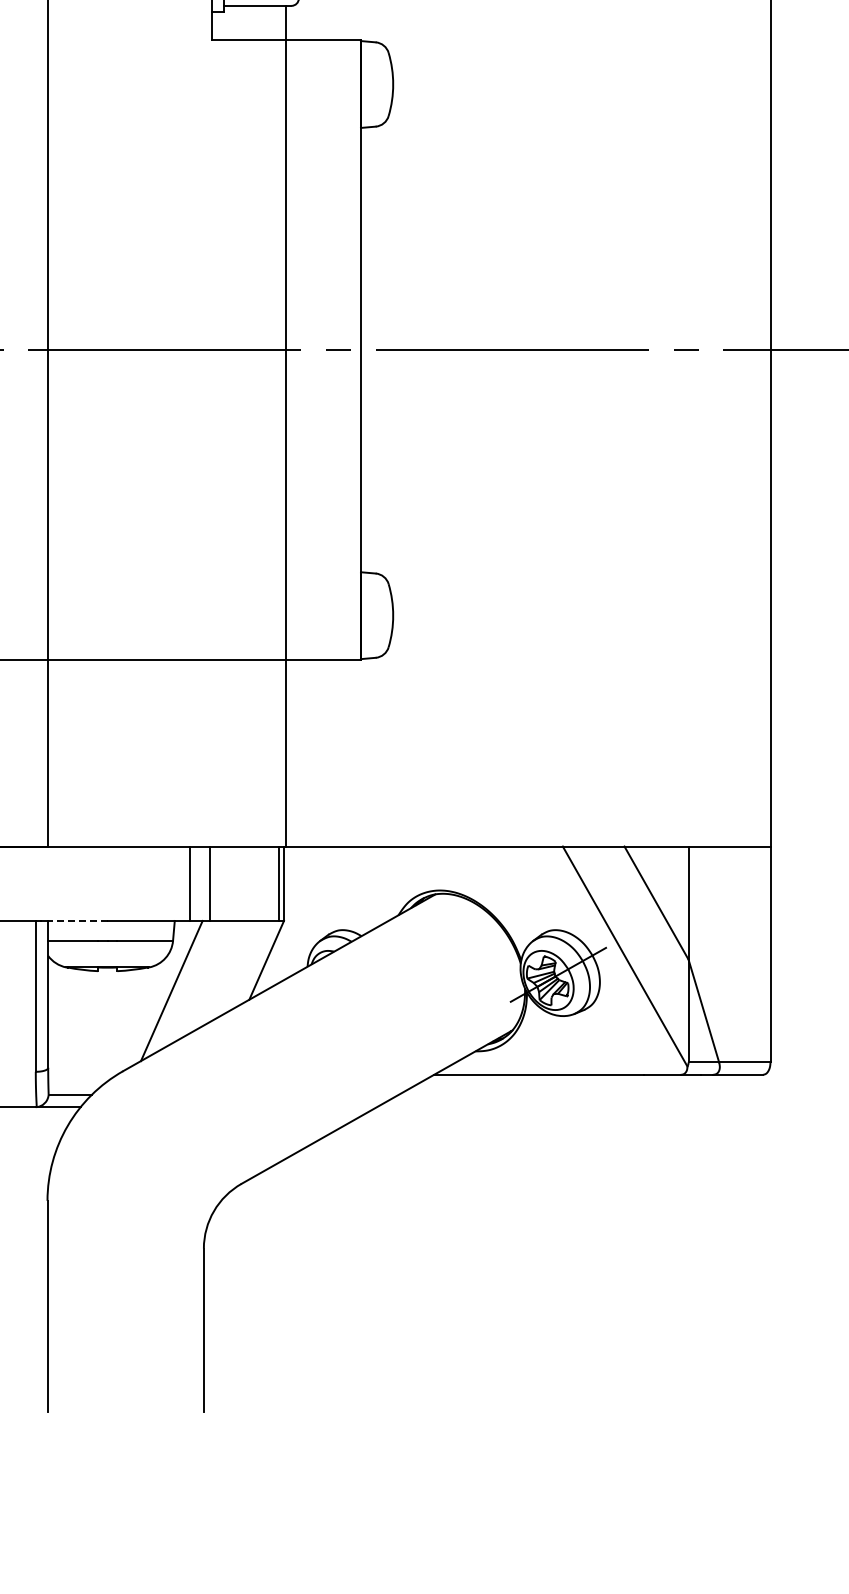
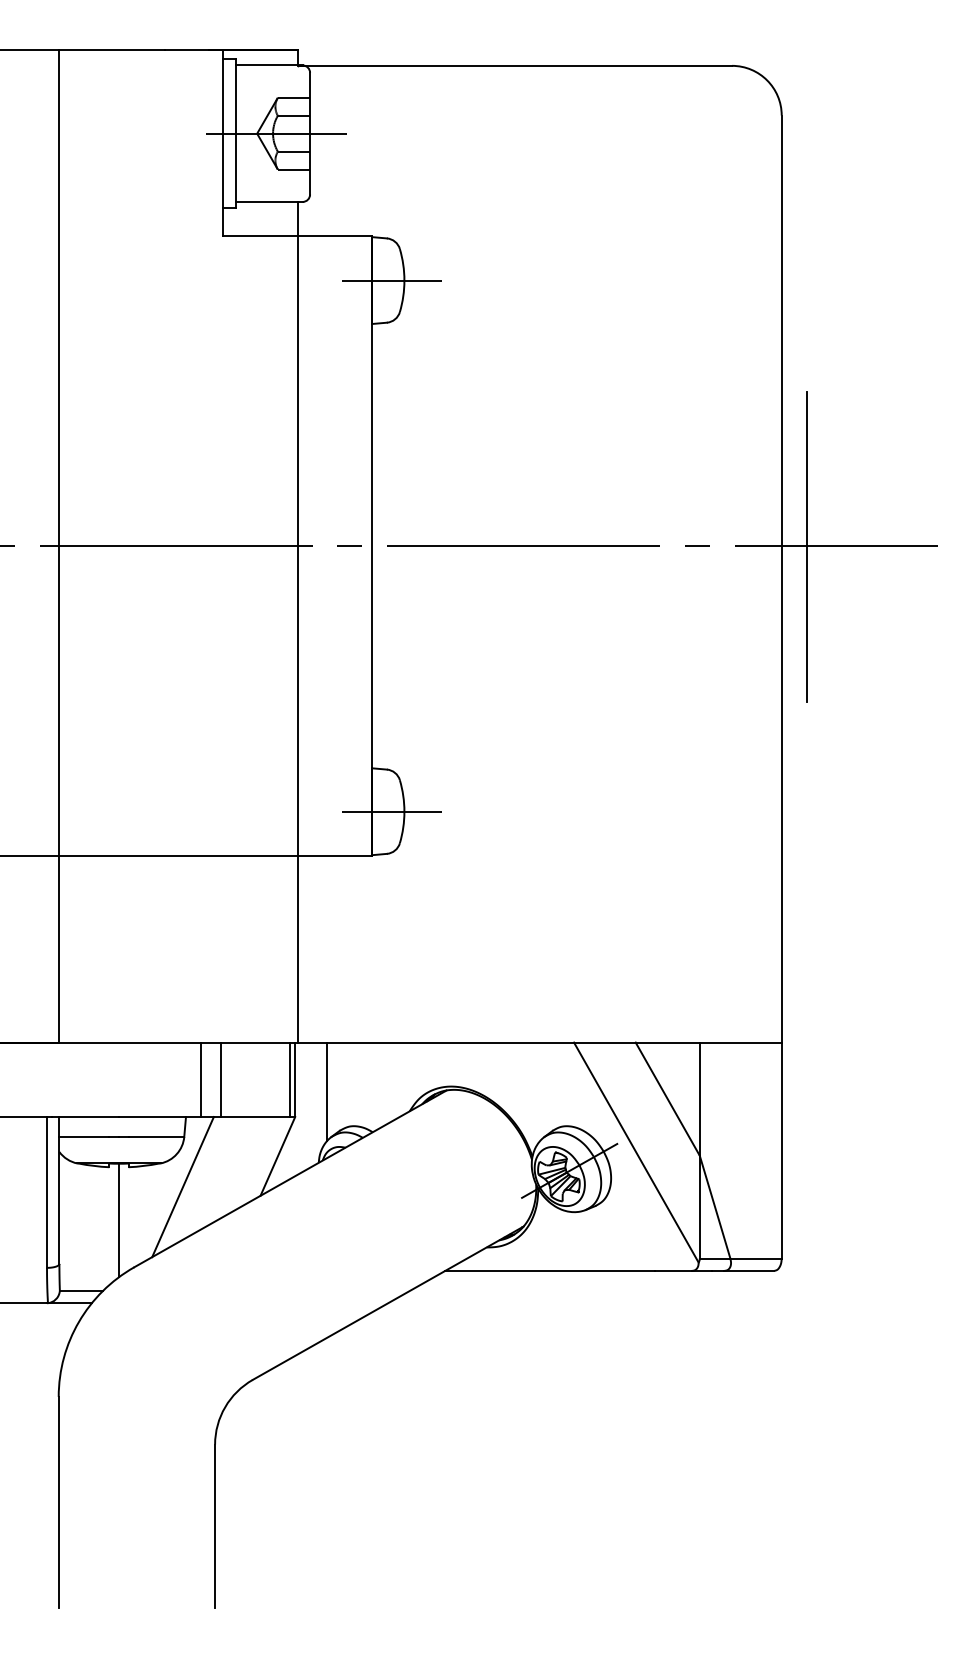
line: (380, 84) -> (391, 280), added
line: (795, 350) -> (806, 546), added
line: (380, 615) -> (391, 811), added
line: (316, 895) -> (327, 1091), added
line: (78, 921) -> (89, 1117), dashed -> solid
line: (107, 1024) -> (118, 1220), added

